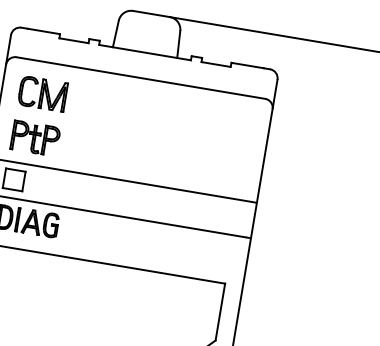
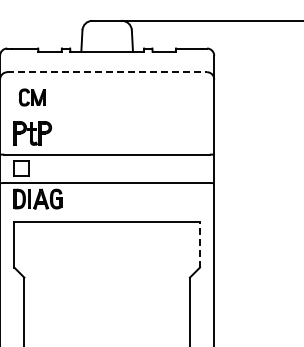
line: (141, 78) -> (107, 72), solid -> dashed
part: (42, 93) -> (32, 97), size x0.7
line: (219, 311) -> (199, 244), solid -> dashed

